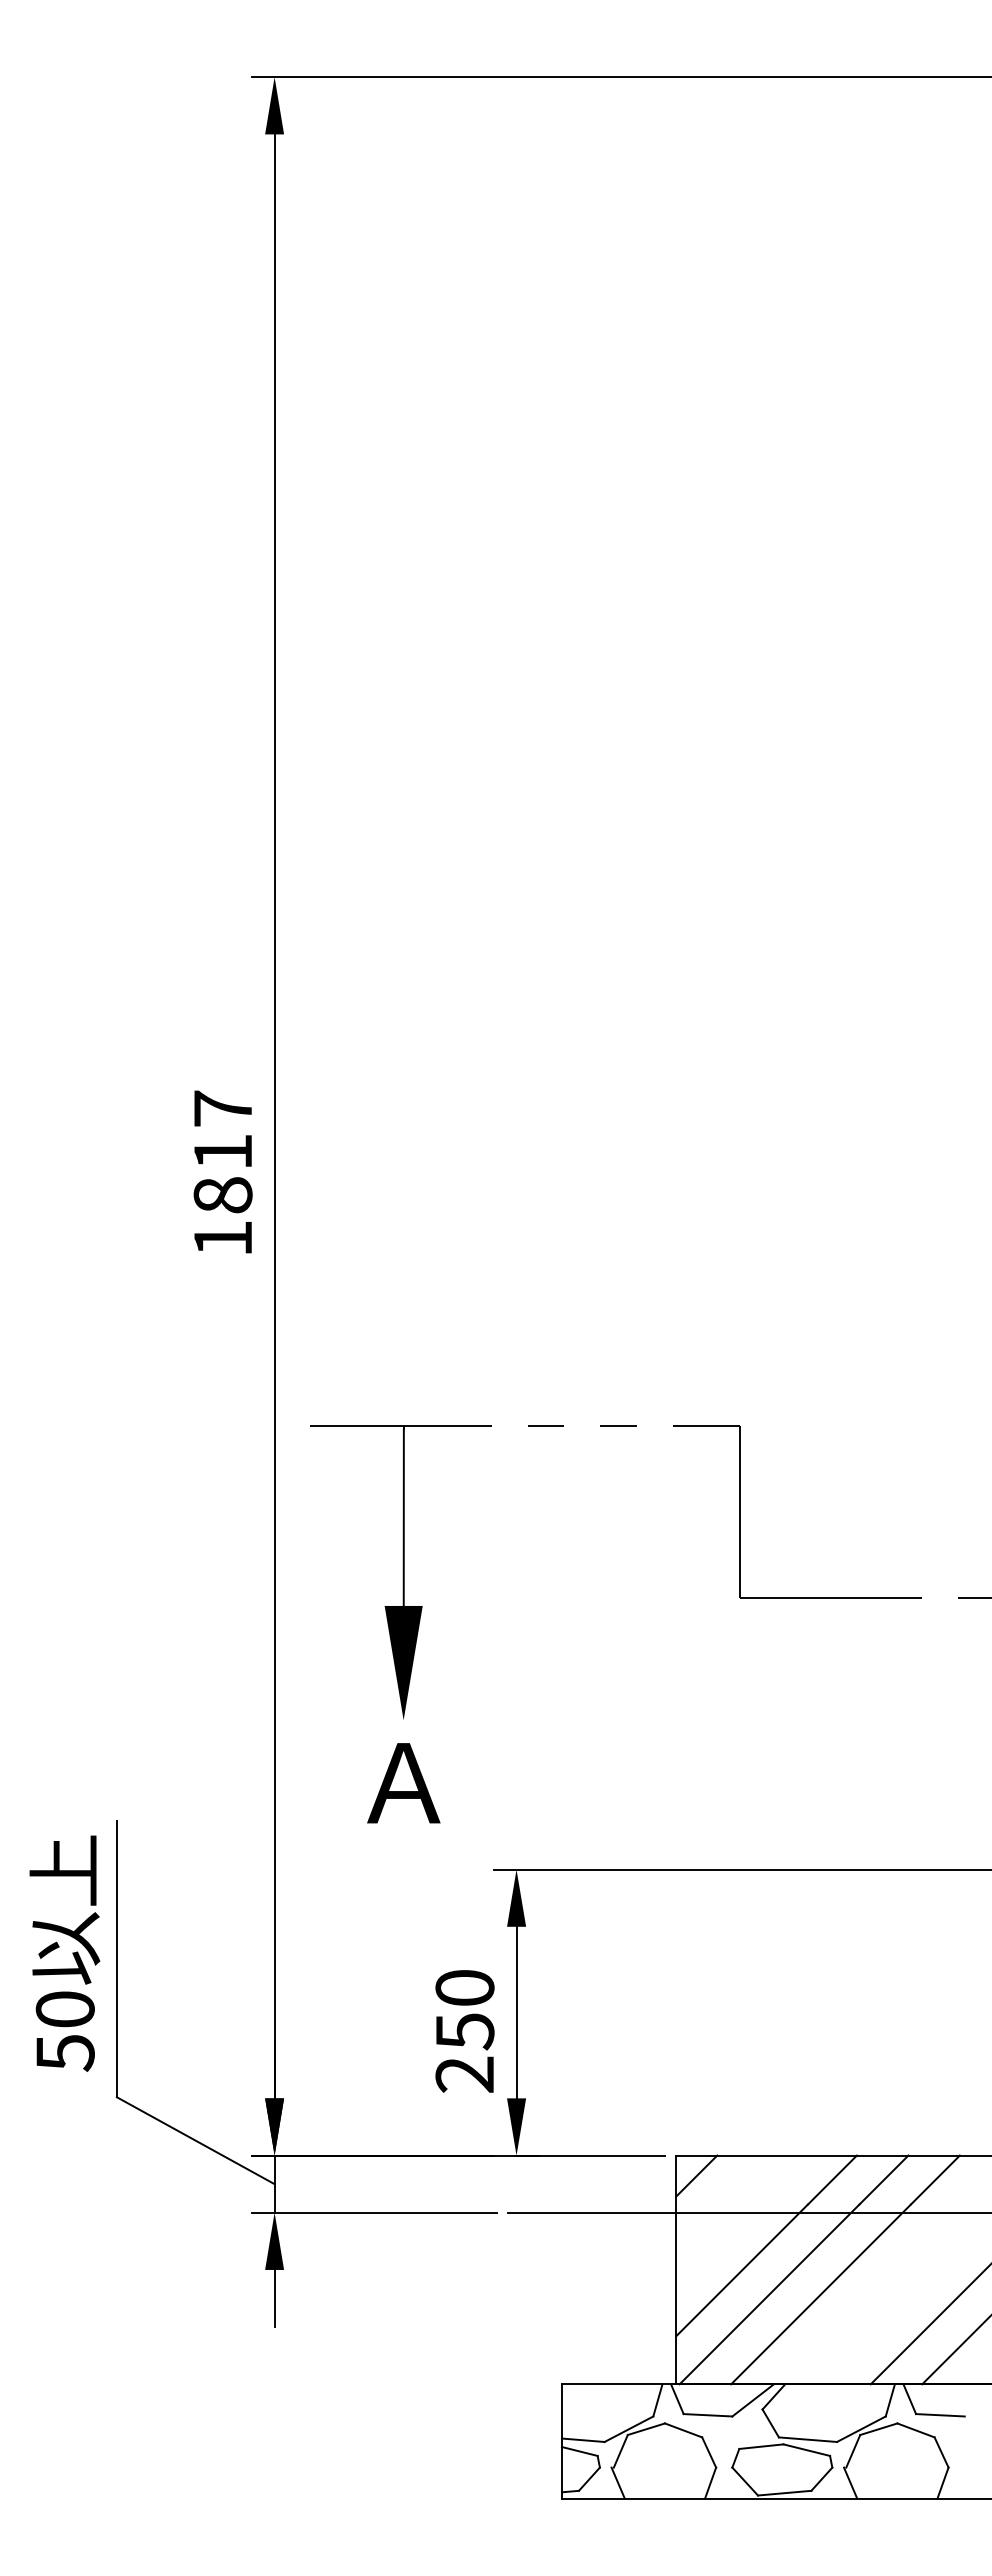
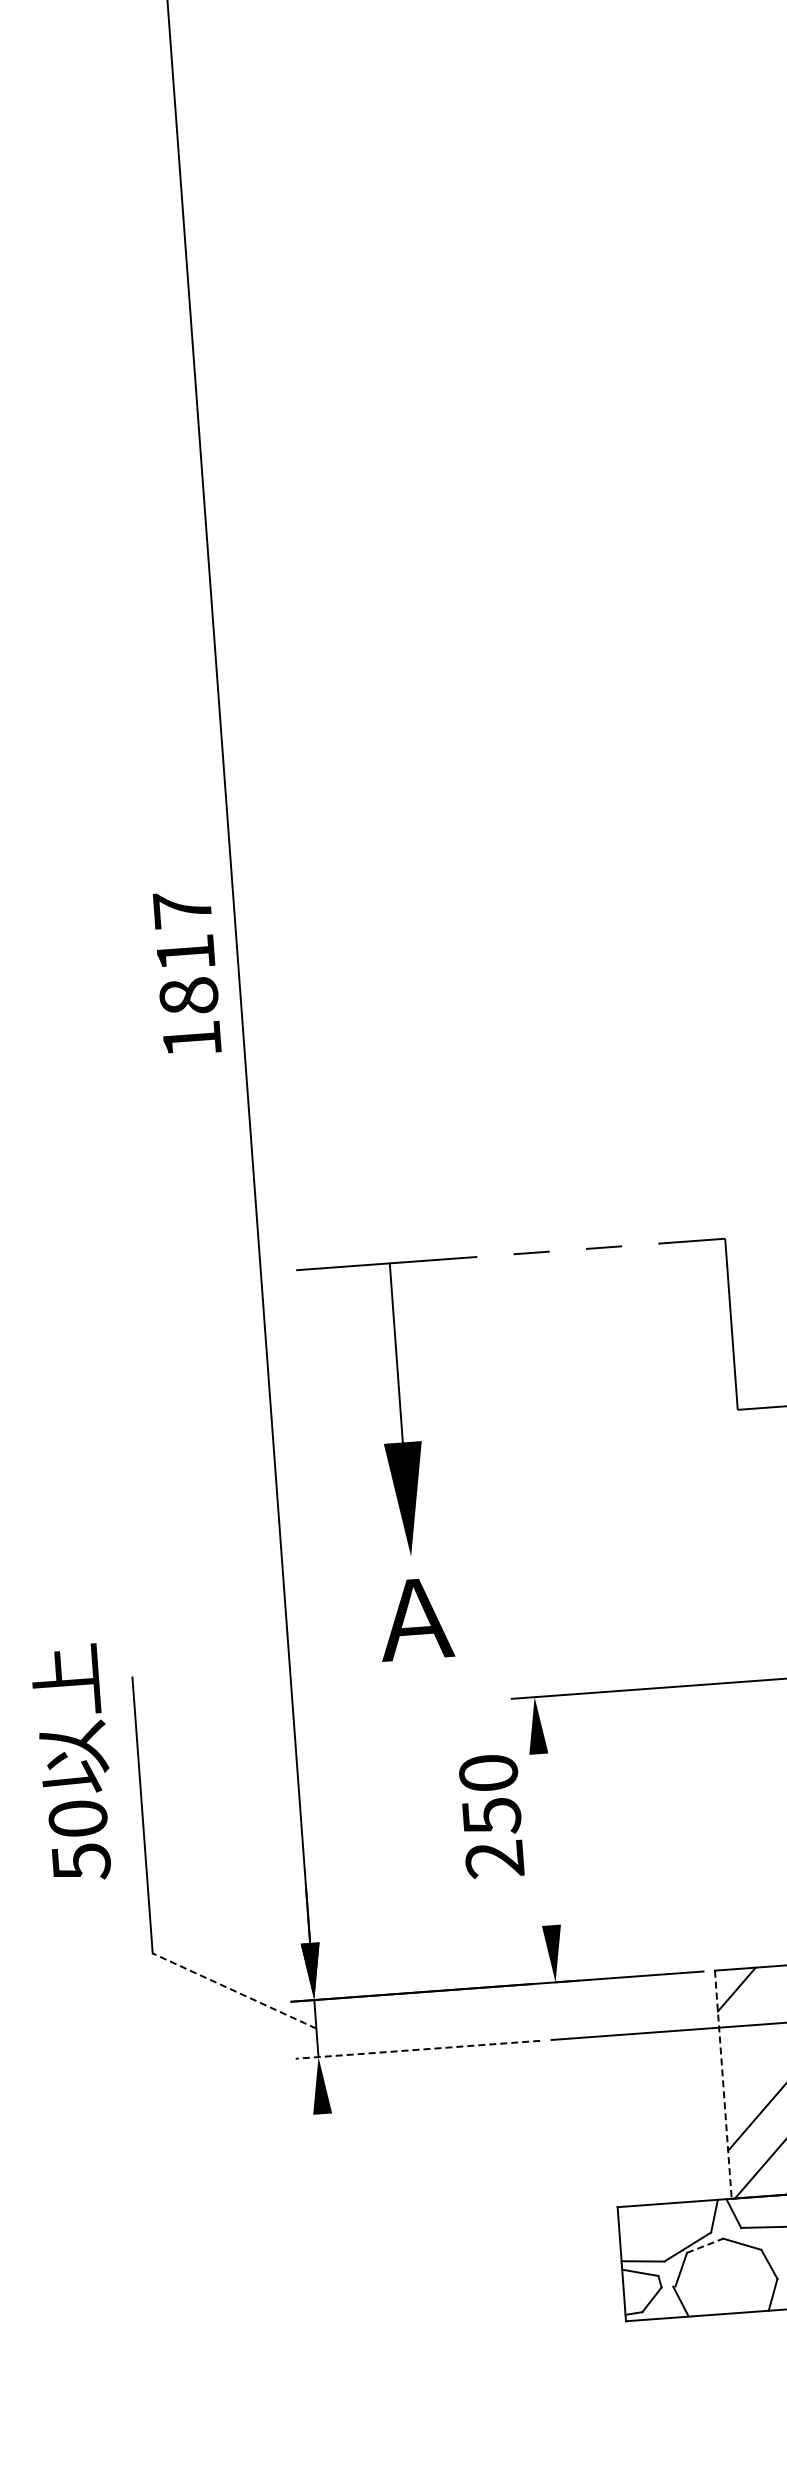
text: (222, 1171) -> (186, 972), moved
text: (64, 1953) -> (73, 1763), moved
line: (516, 2012) -> (545, 1839), removed
text: (464, 2031) -> (491, 1816), moved
line: (195, 2140) -> (234, 1990), solid -> dashed
line: (374, 2212) -> (418, 2049), solid -> dashed
line: (676, 2270) -> (723, 2085), solid -> dashed
line: (274, 2298) -> (324, 2142), removed
line: (646, 2429) -> (705, 2246), solid -> dashed

